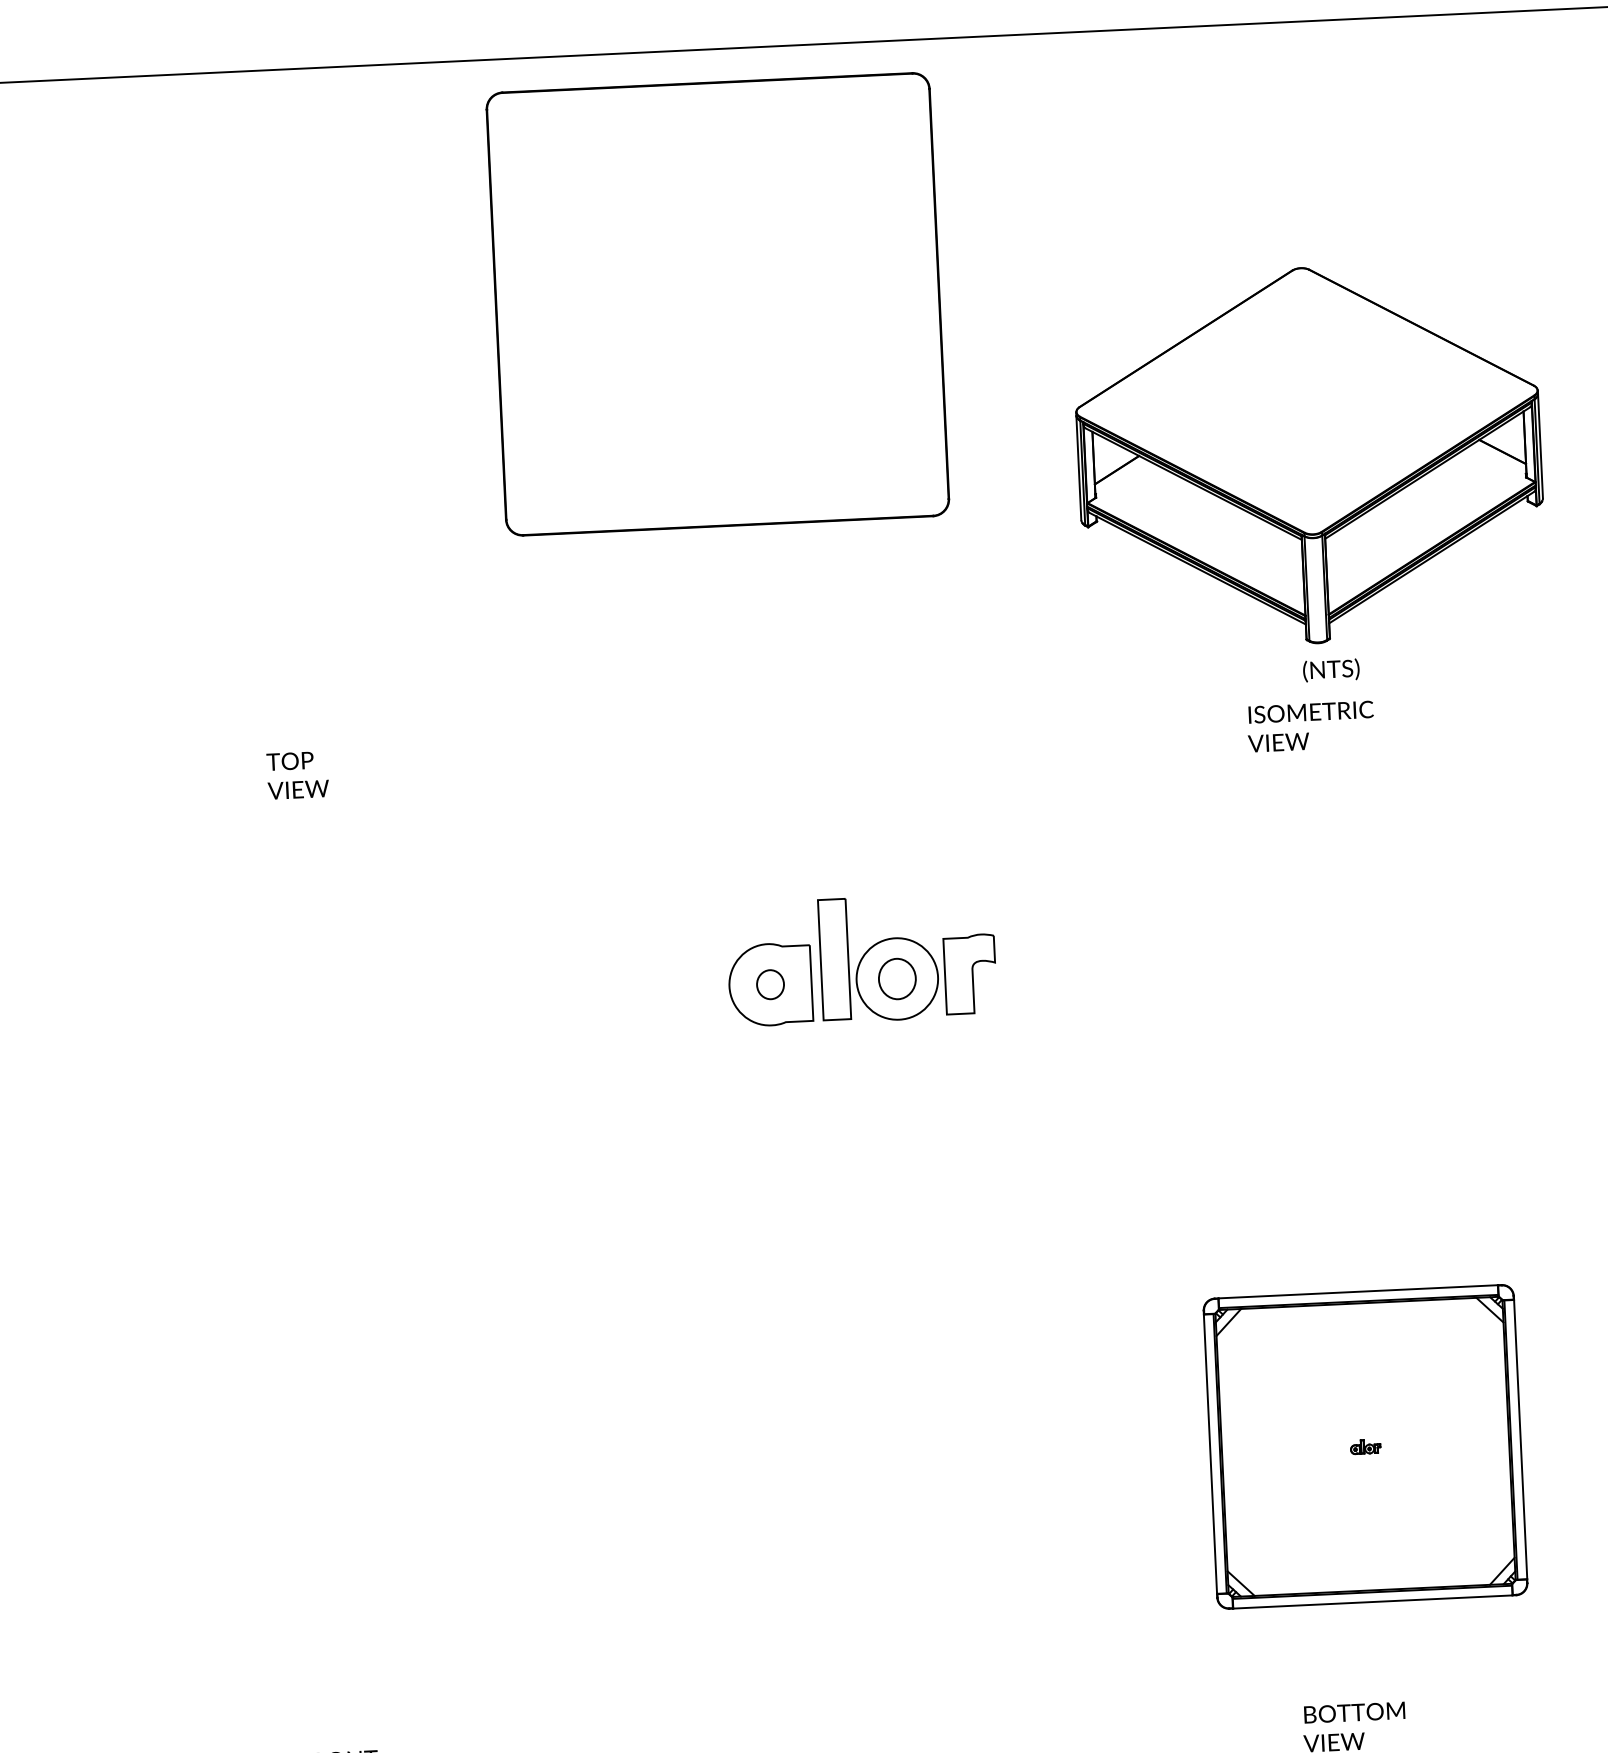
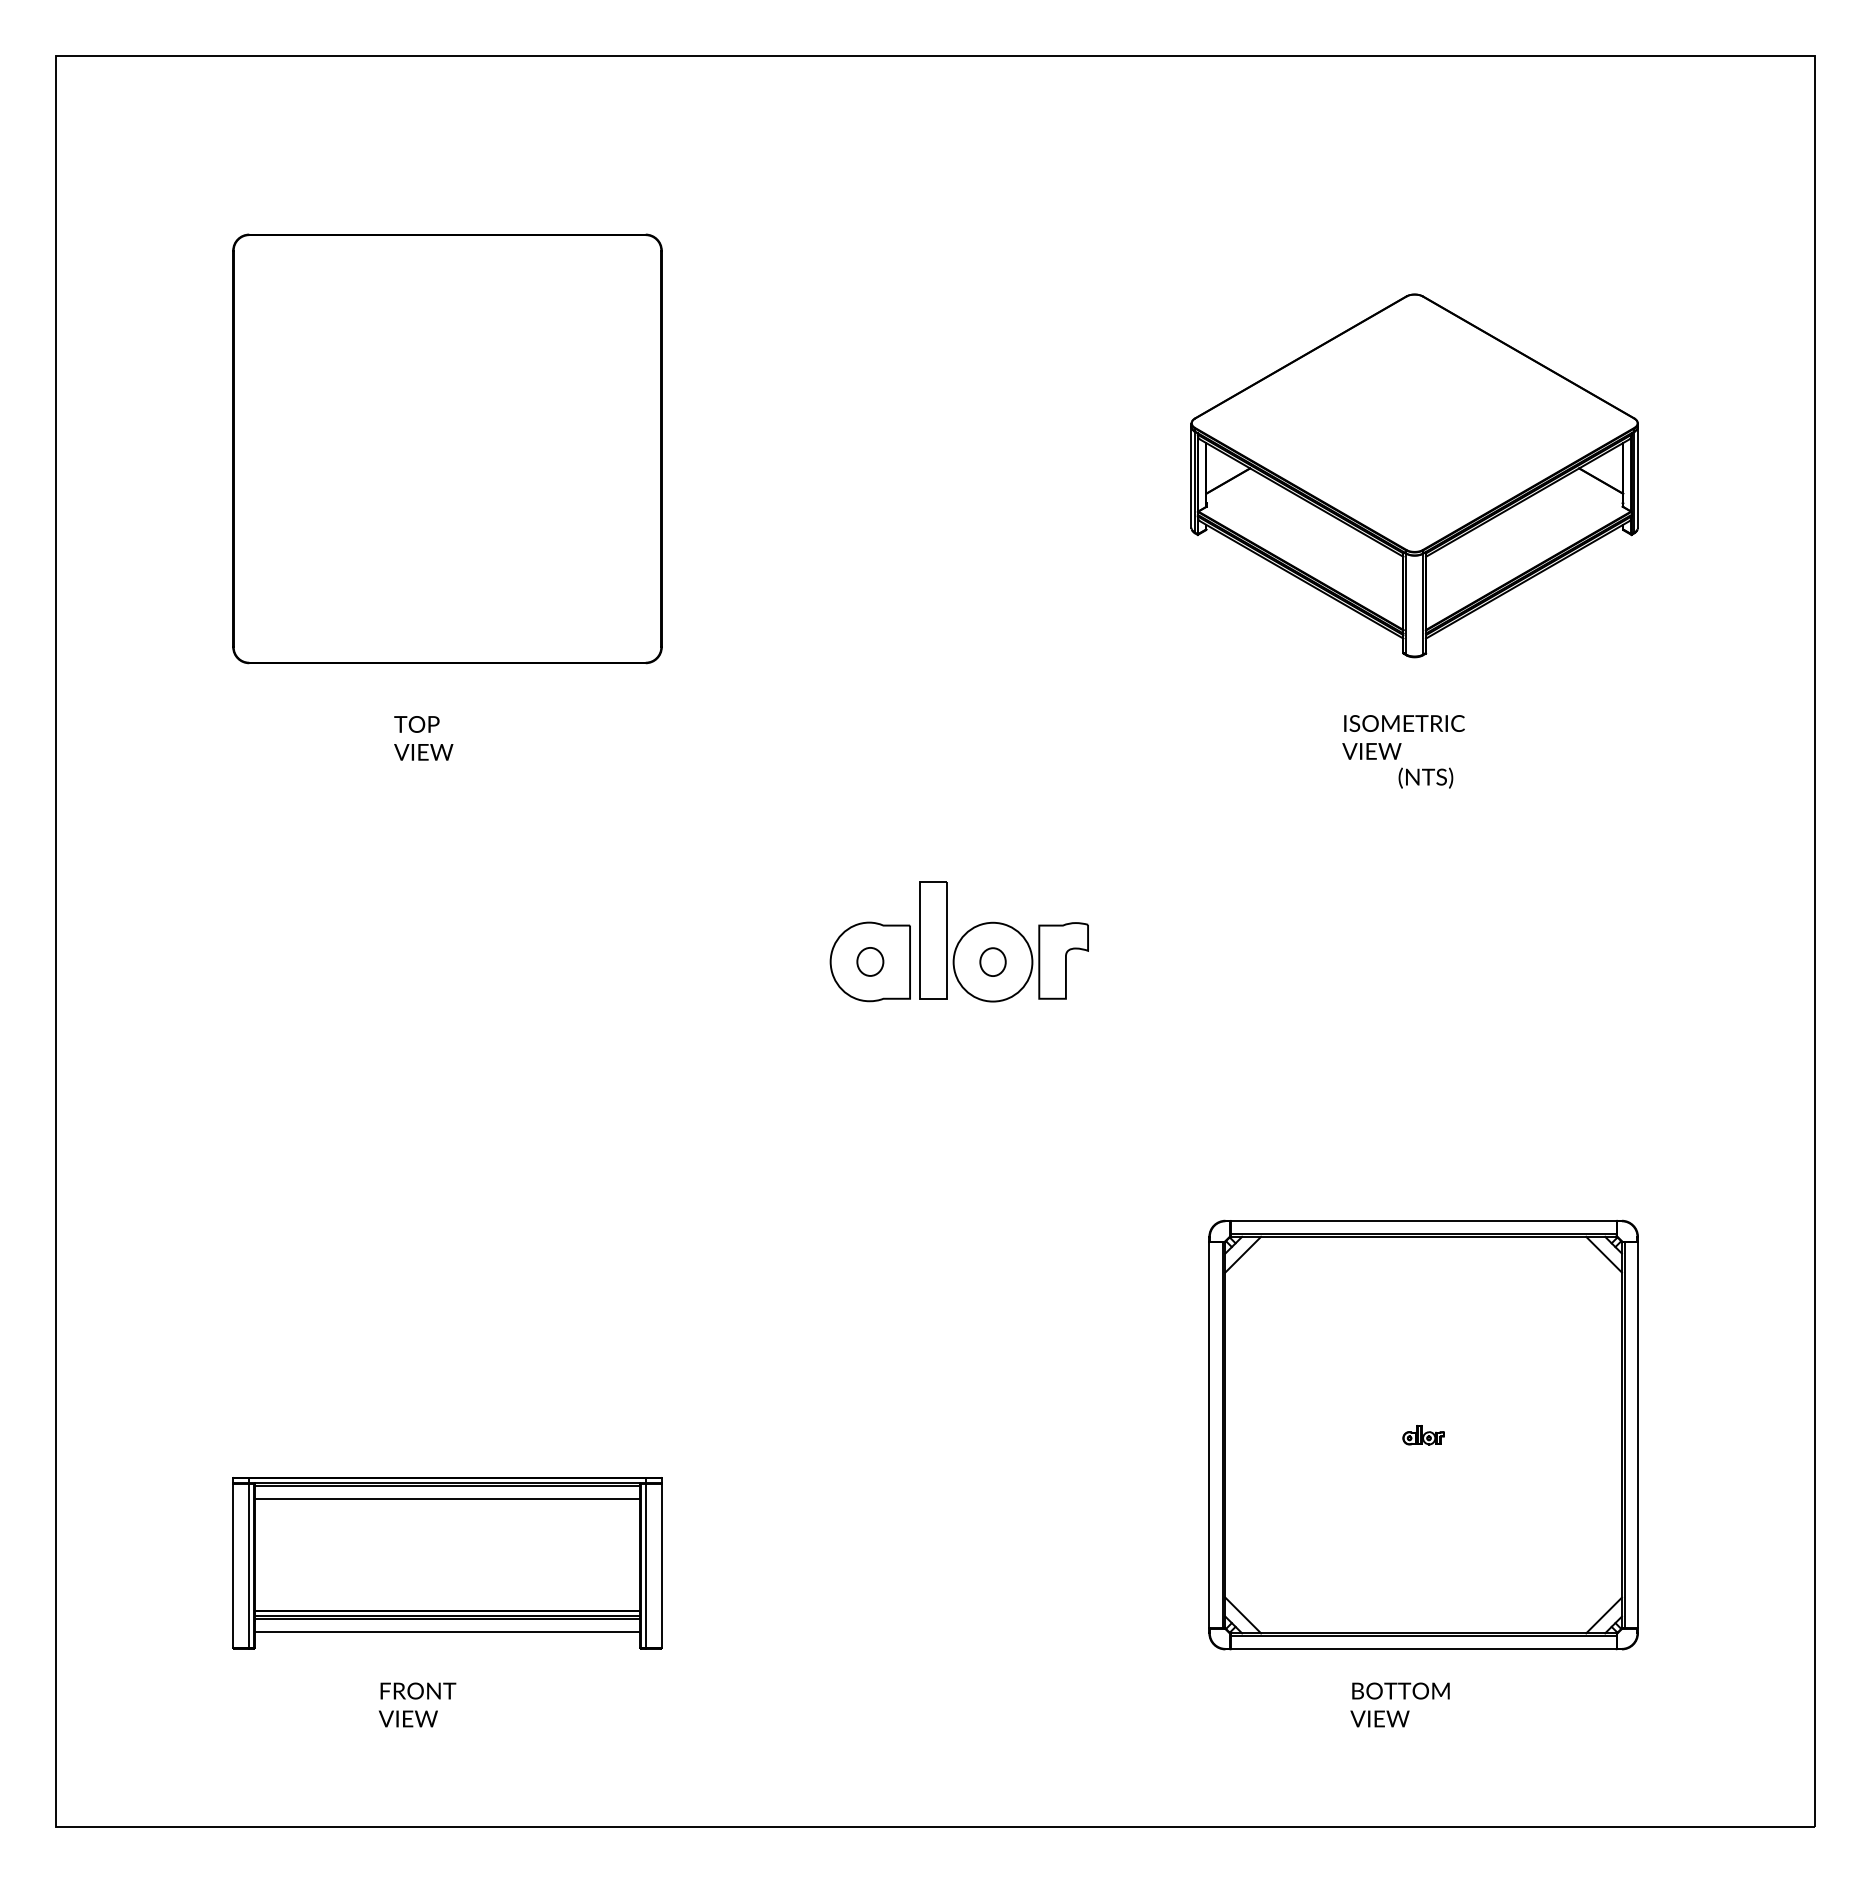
part: (717, 303) -> (447, 448), moved
text: (1330, 669) -> (1425, 777), moved
part: (896, 978) -> (992, 961), size x0.71
part: (1365, 1446) -> (1423, 1434), size x1.43
part: (362, 1627) -> (447, 1563), added

